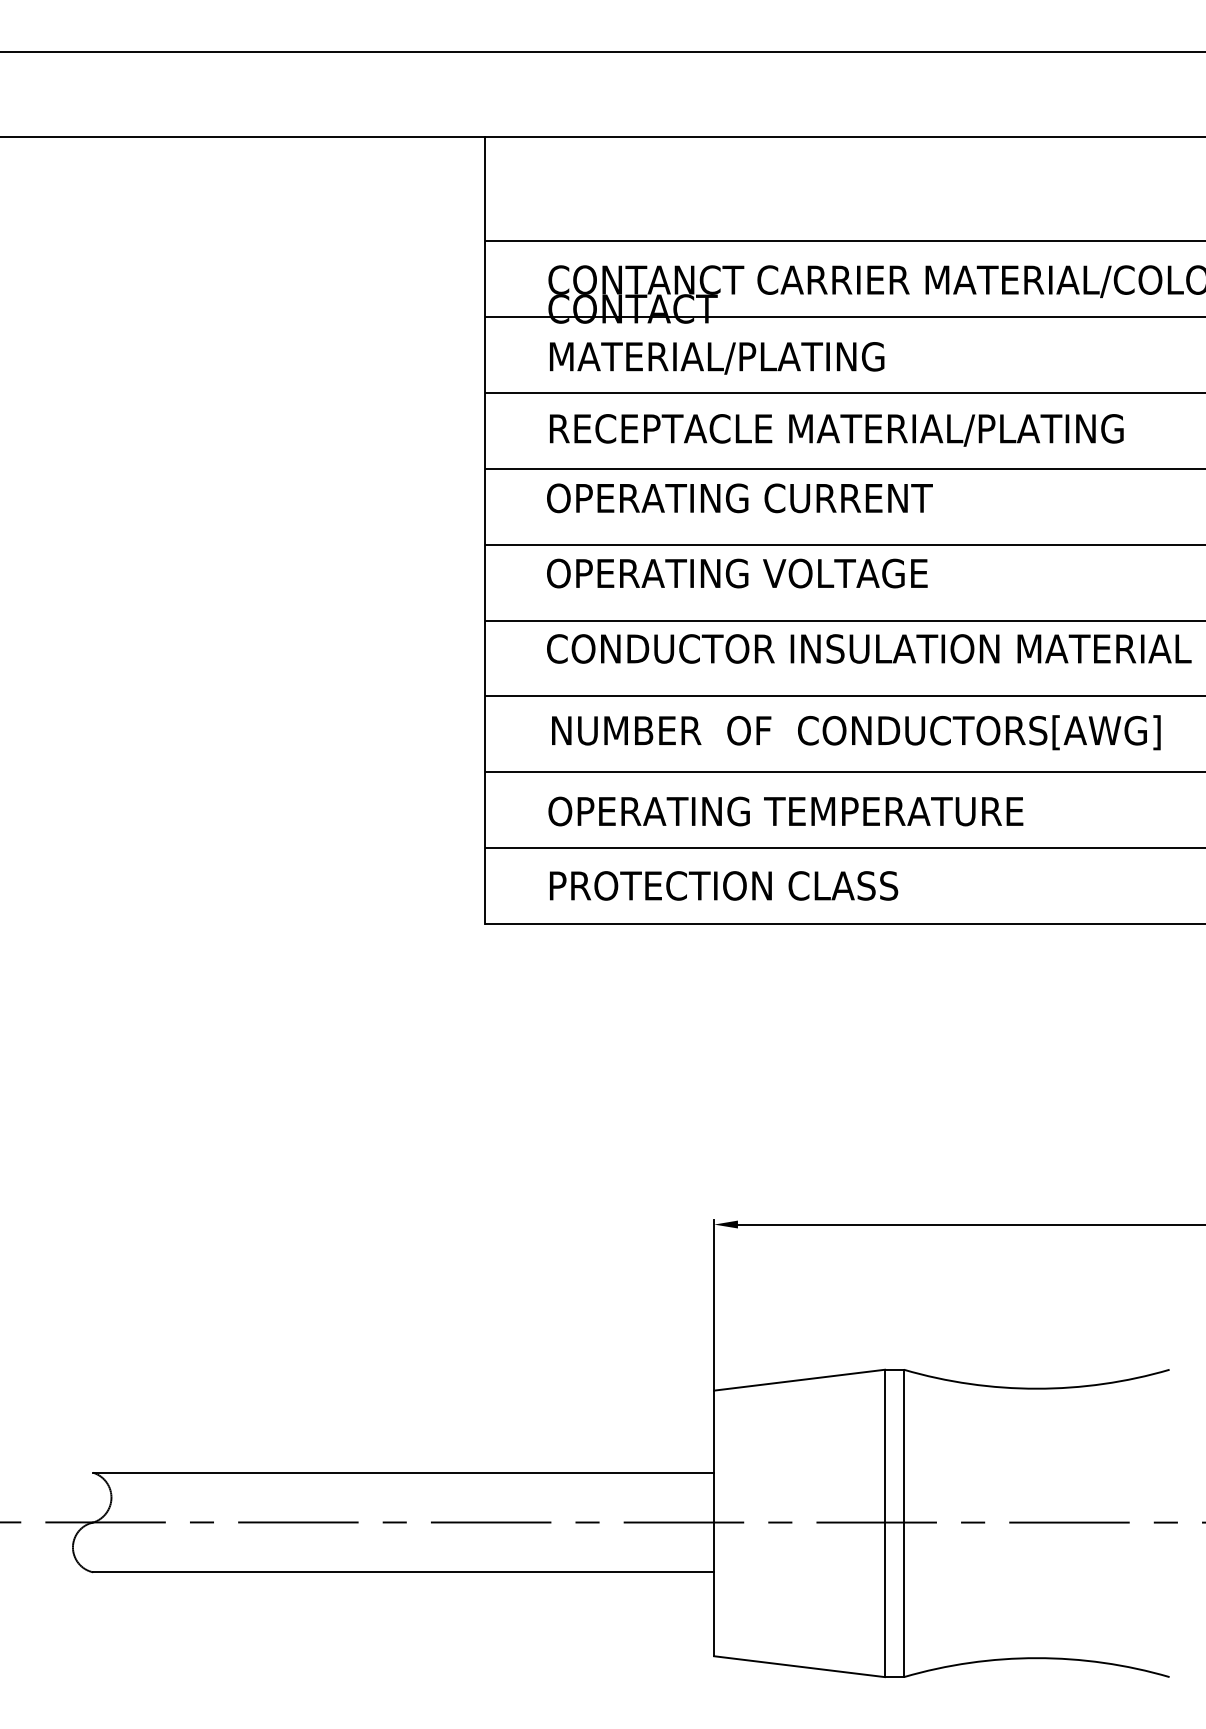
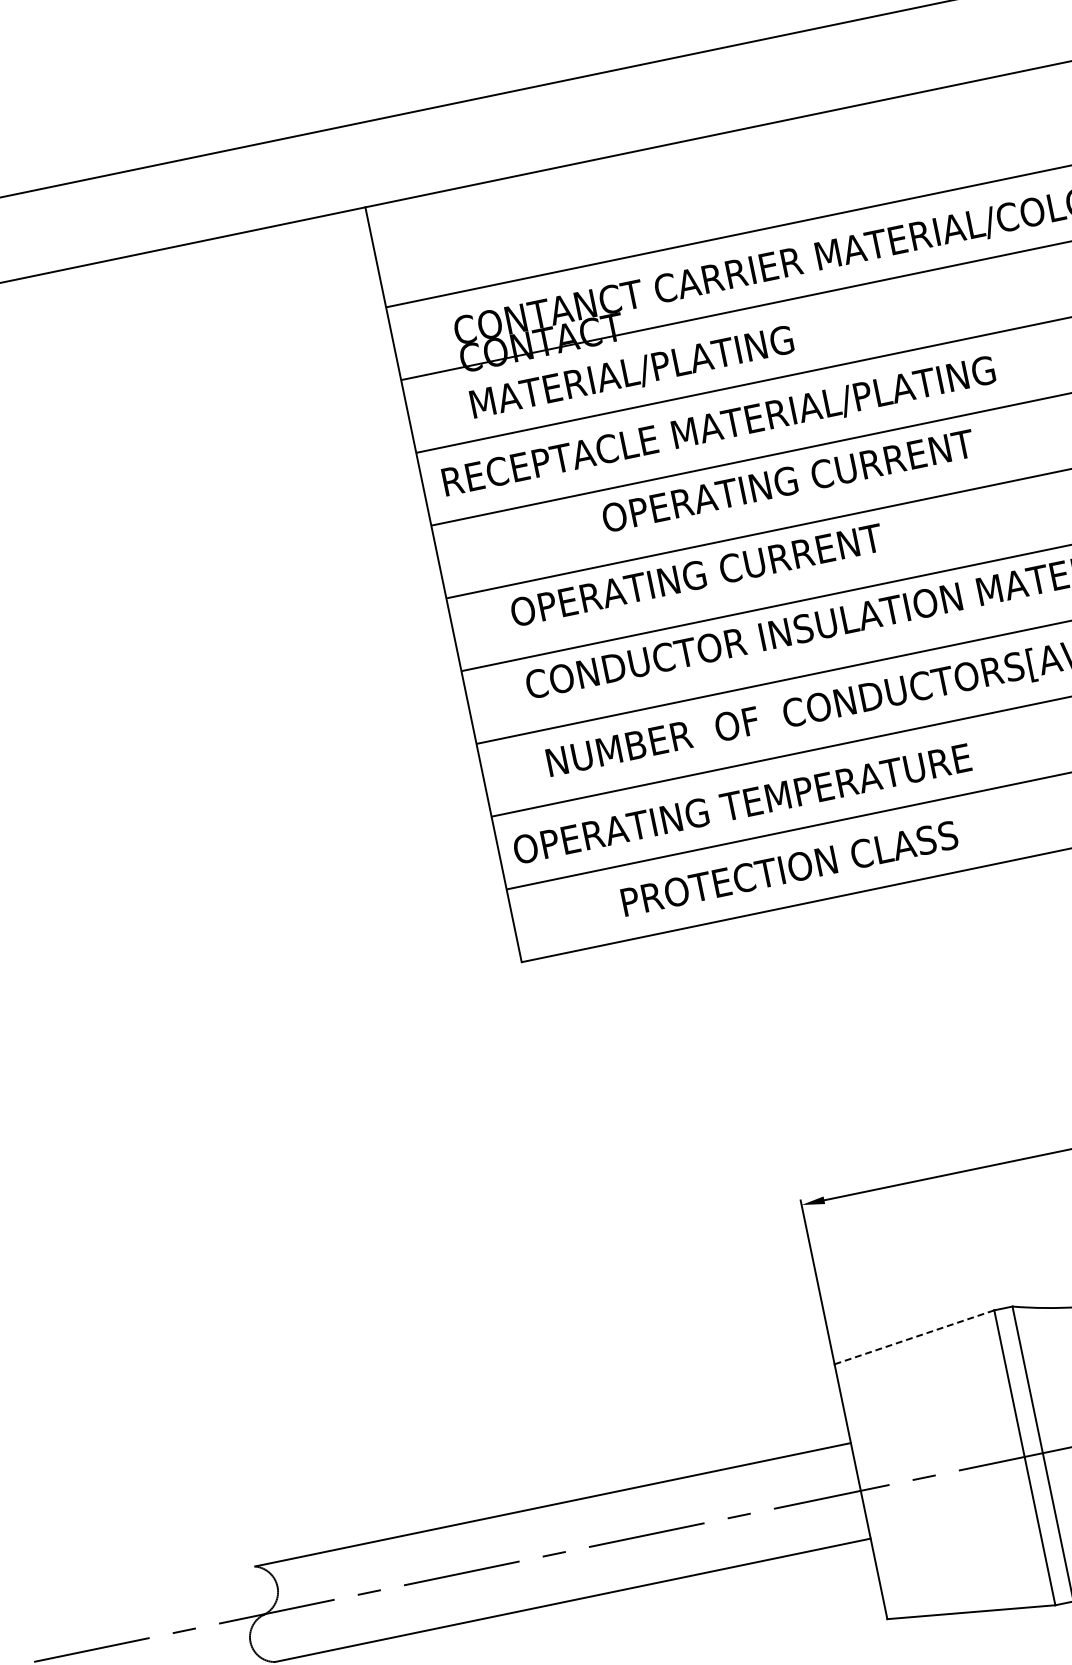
text: (836, 430) -> (718, 427), moved
text: (739, 498) -> (788, 481), moved
text: (847, 573) -> (800, 553), OPERATING VOLTAGE -> OPERATING CURRENT
text: (785, 811) -> (741, 804), moved
text: (724, 885) -> (790, 868), moved
line: (799, 1380) -> (914, 1337), solid -> dashed

